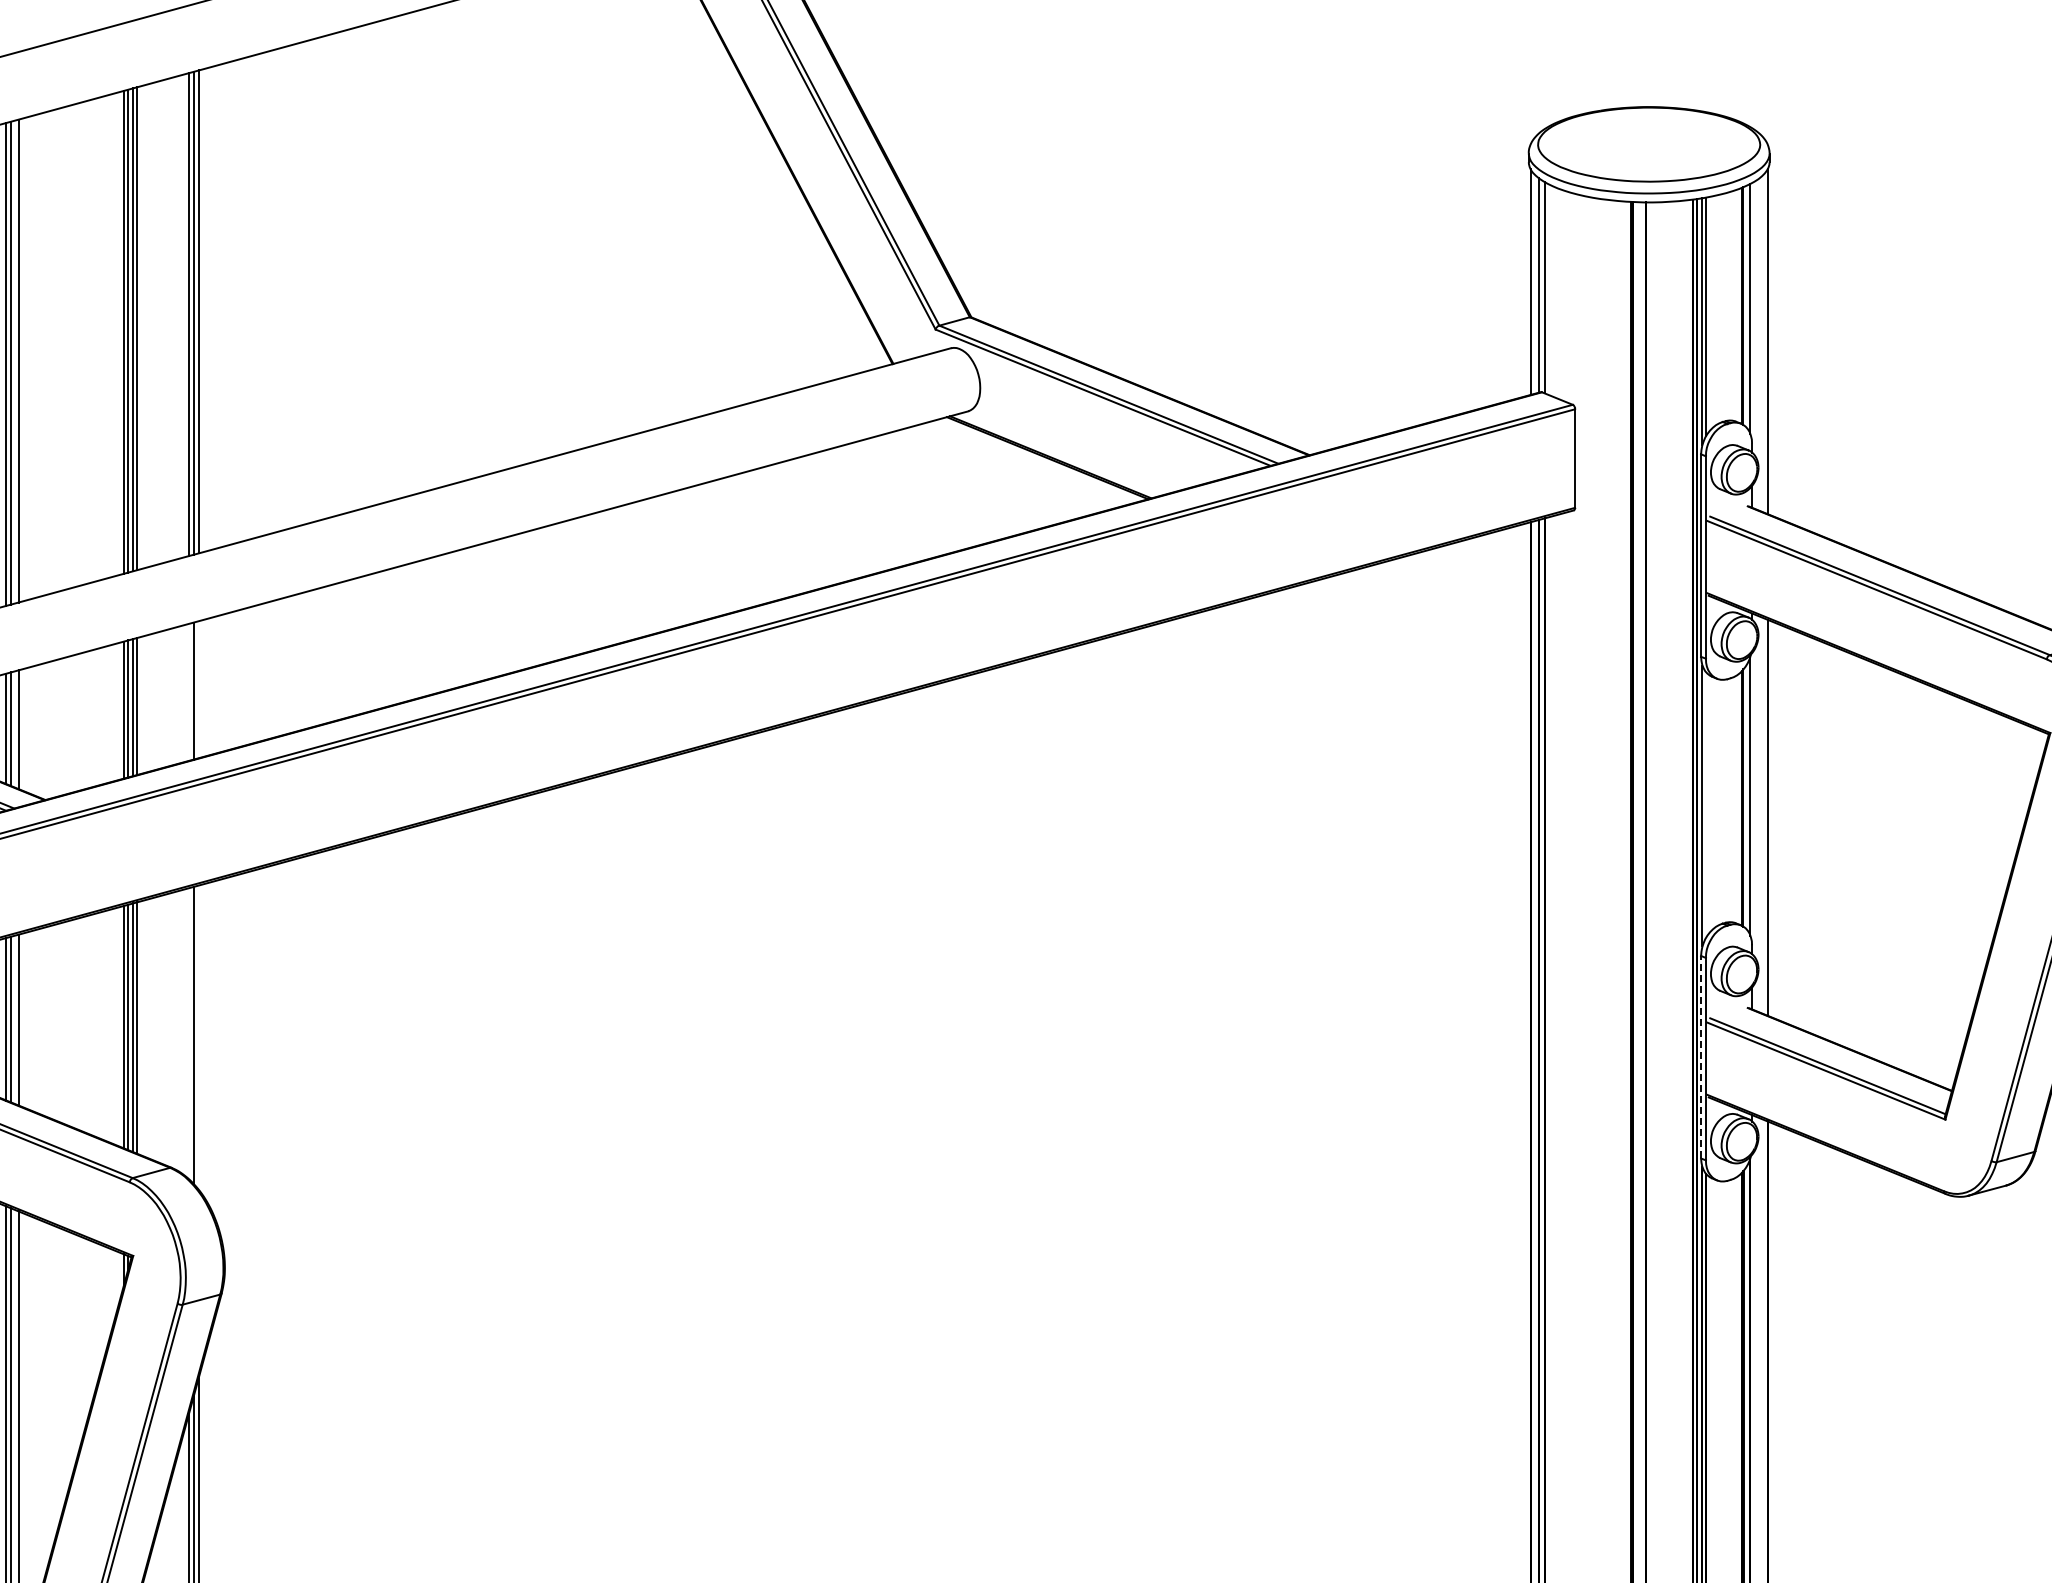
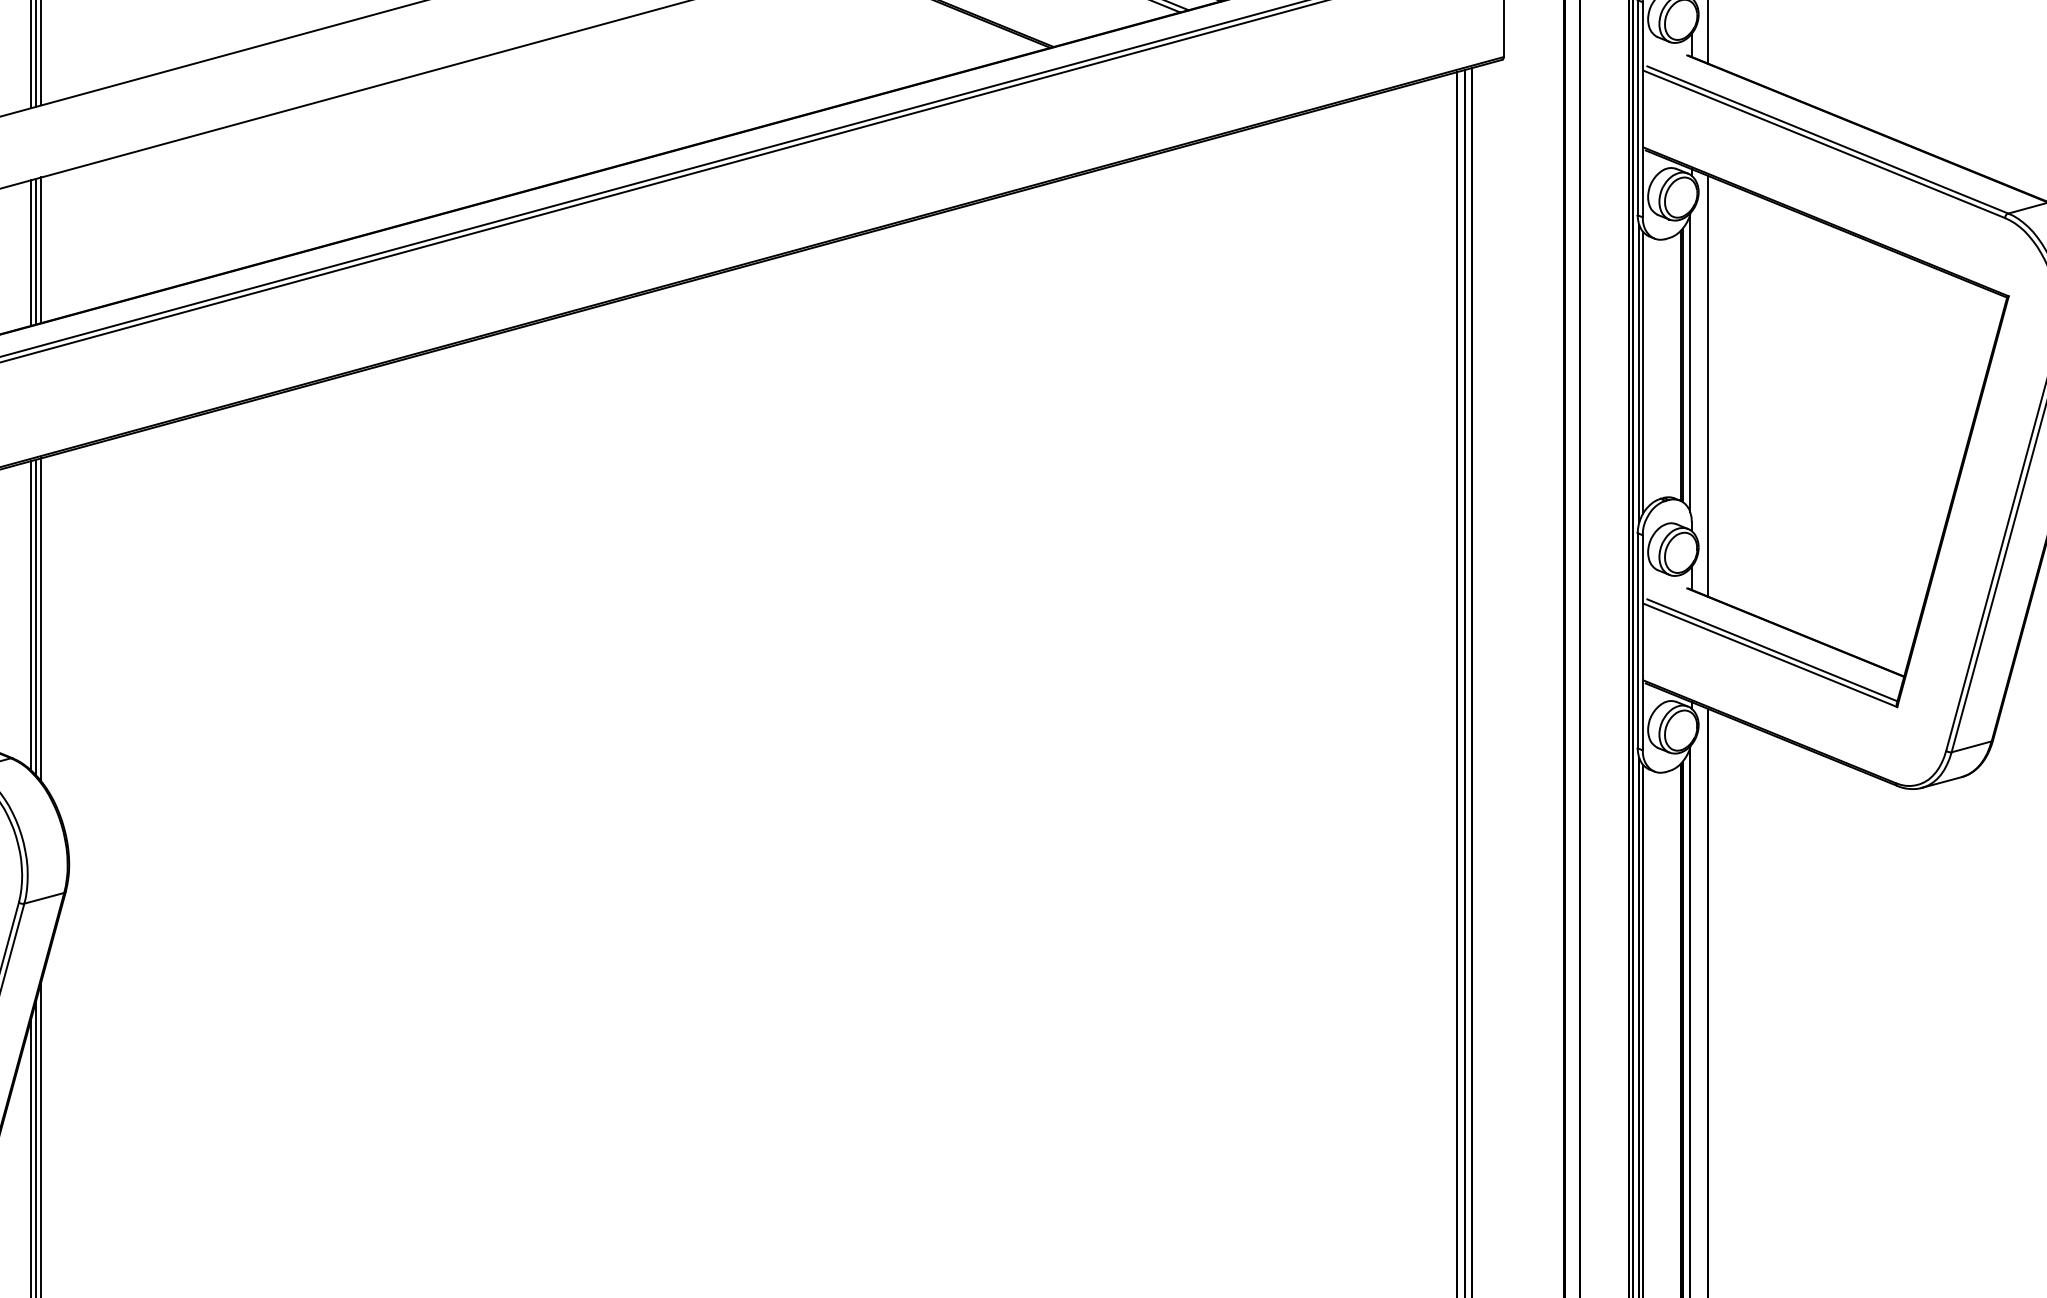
line: (198, 689) -> (41, 250), added
line: (188, 692) -> (30, 253), added
line: (1706, 804) -> (1643, 372), added
line: (188, 1033) -> (30, 615), added
line: (198, 1037) -> (41, 619), added
line: (1701, 1056) -> (1638, 639), dashed -> solid

